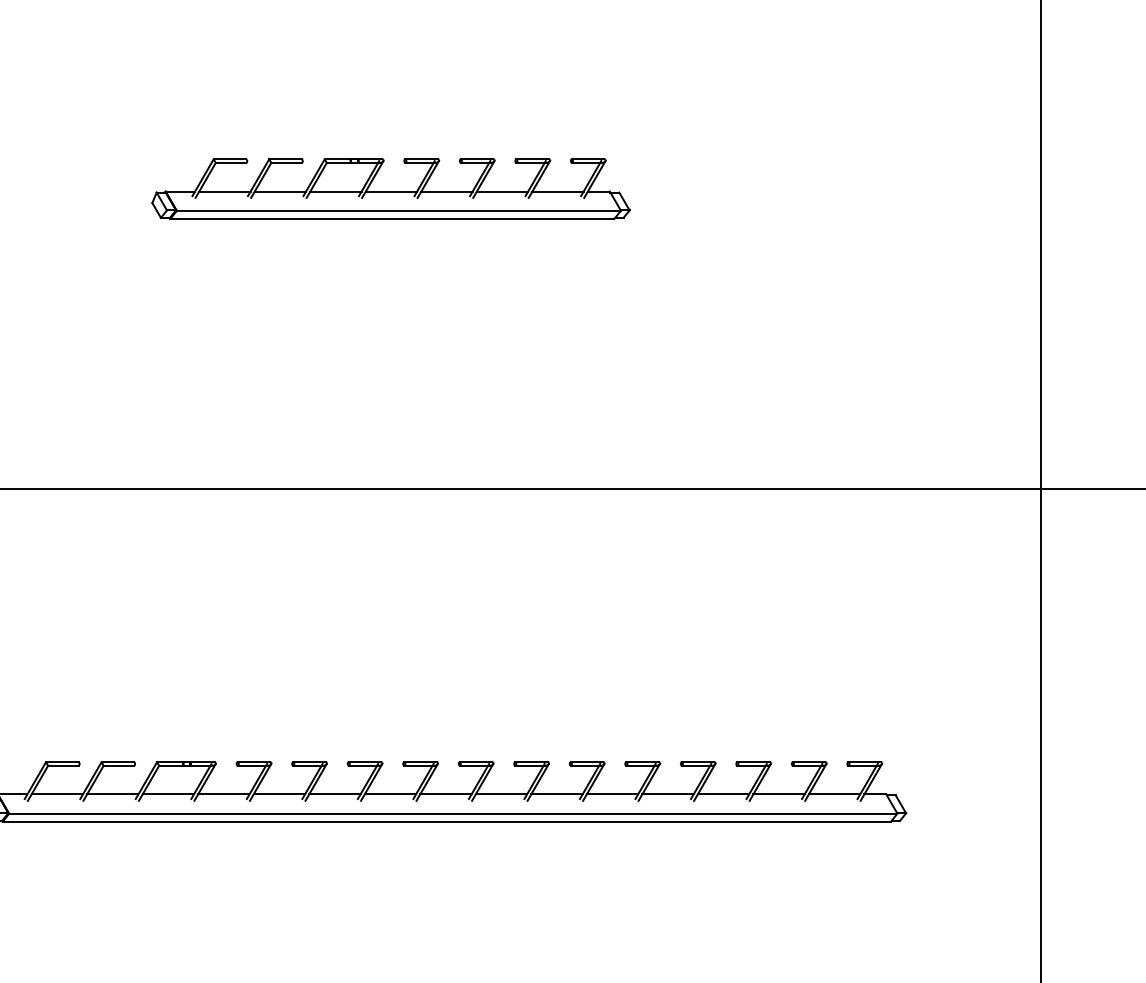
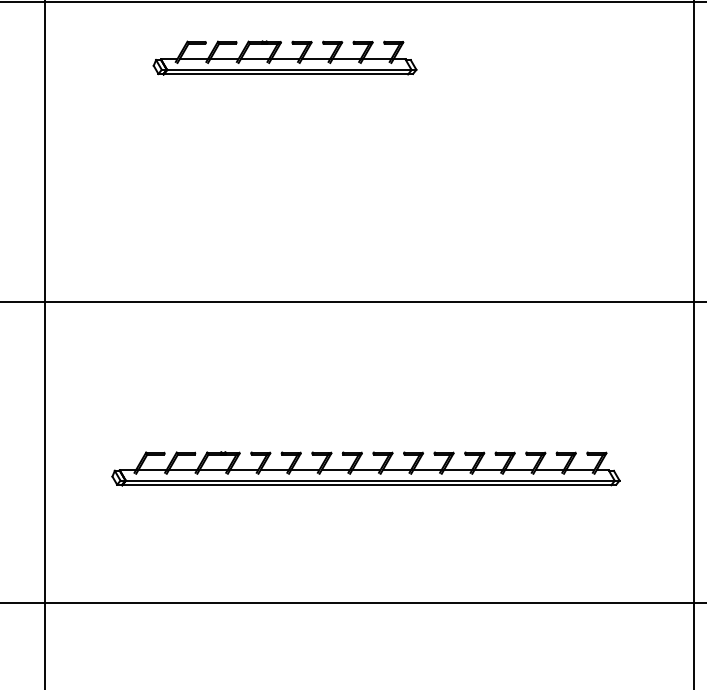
part: (389, 187) -> (284, 57), moved

